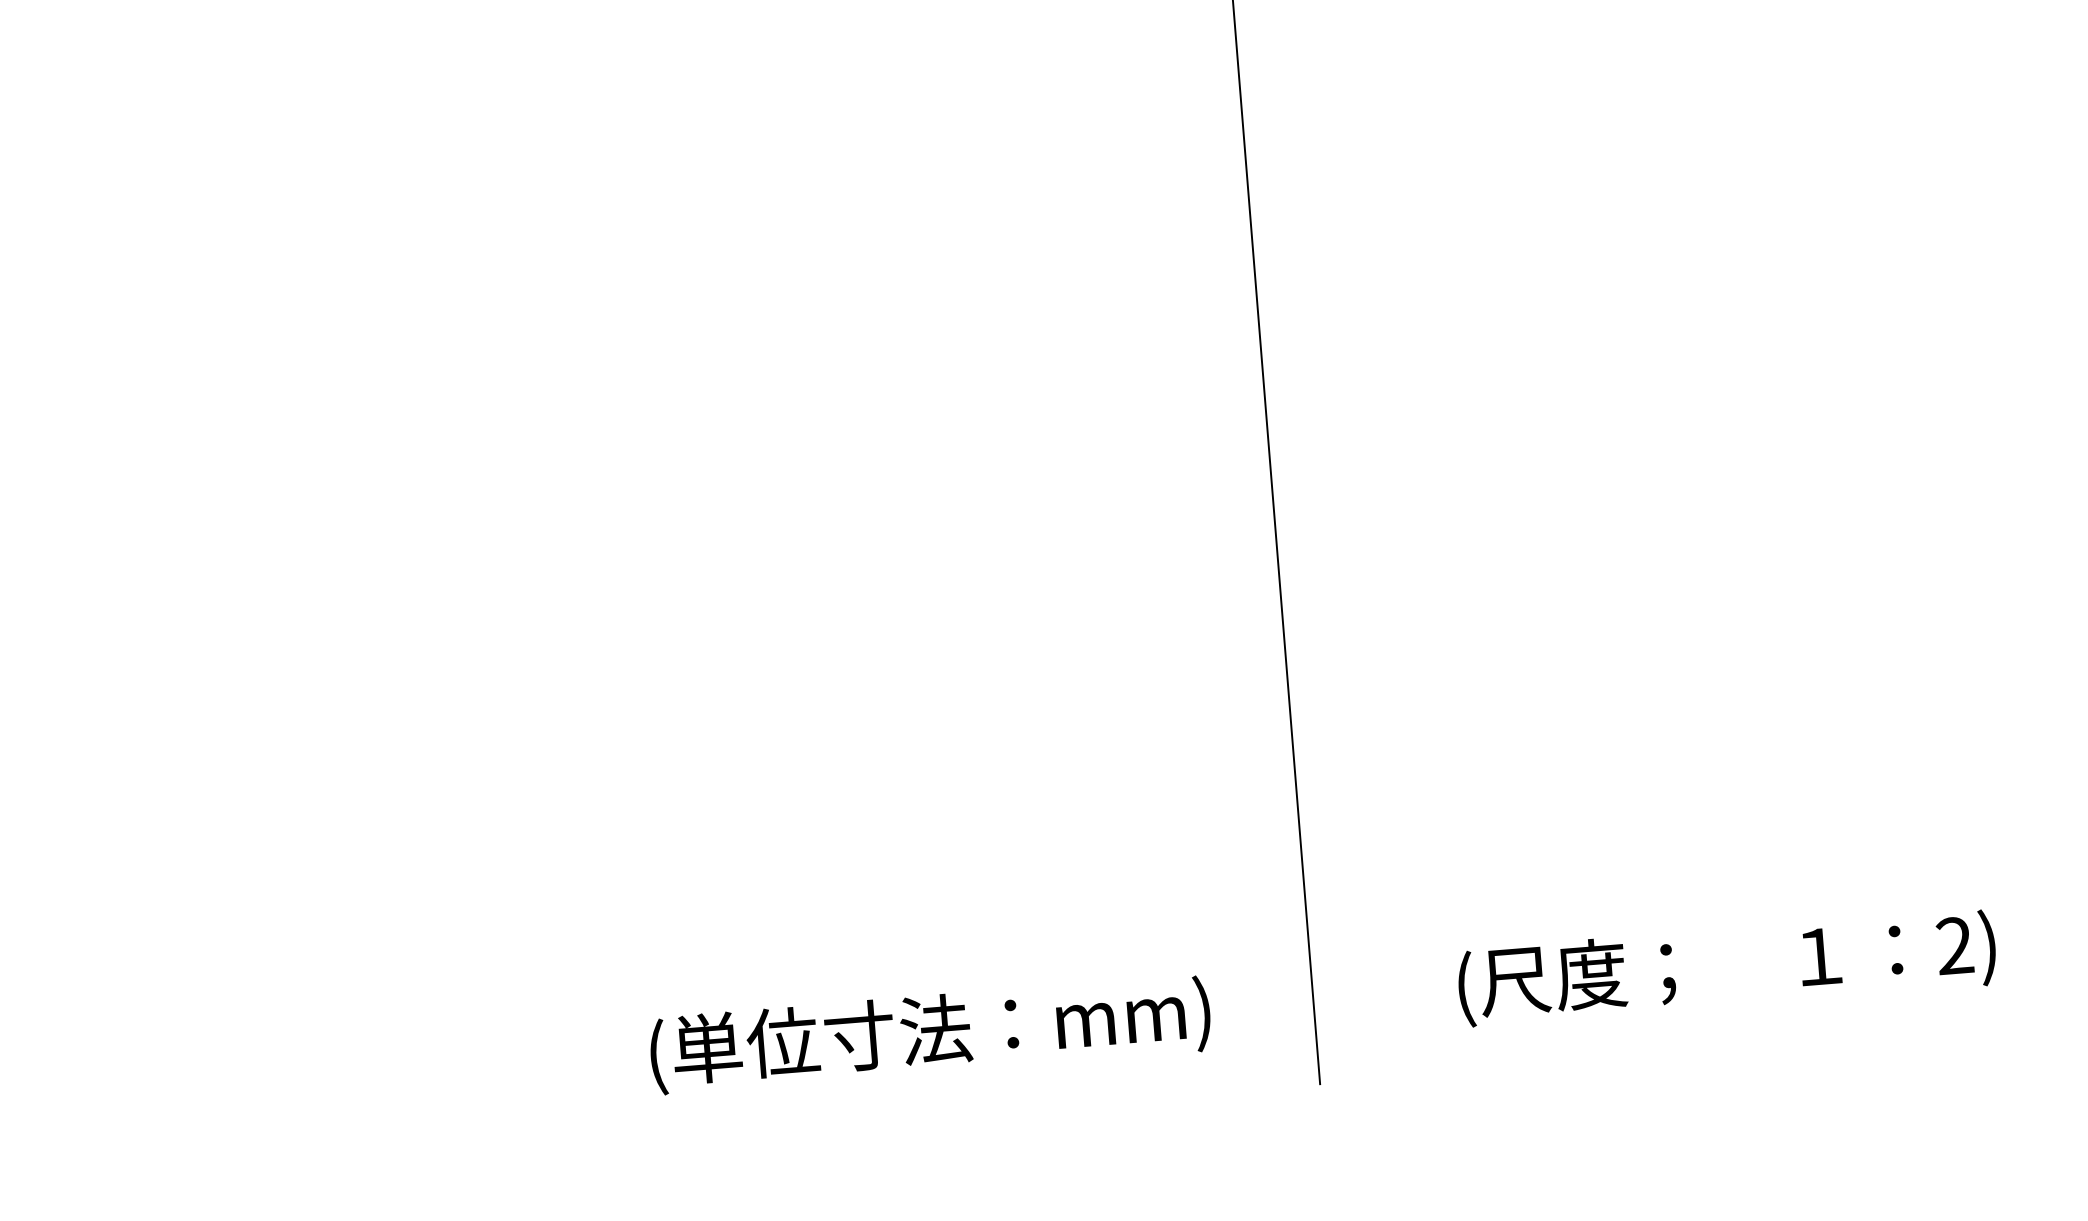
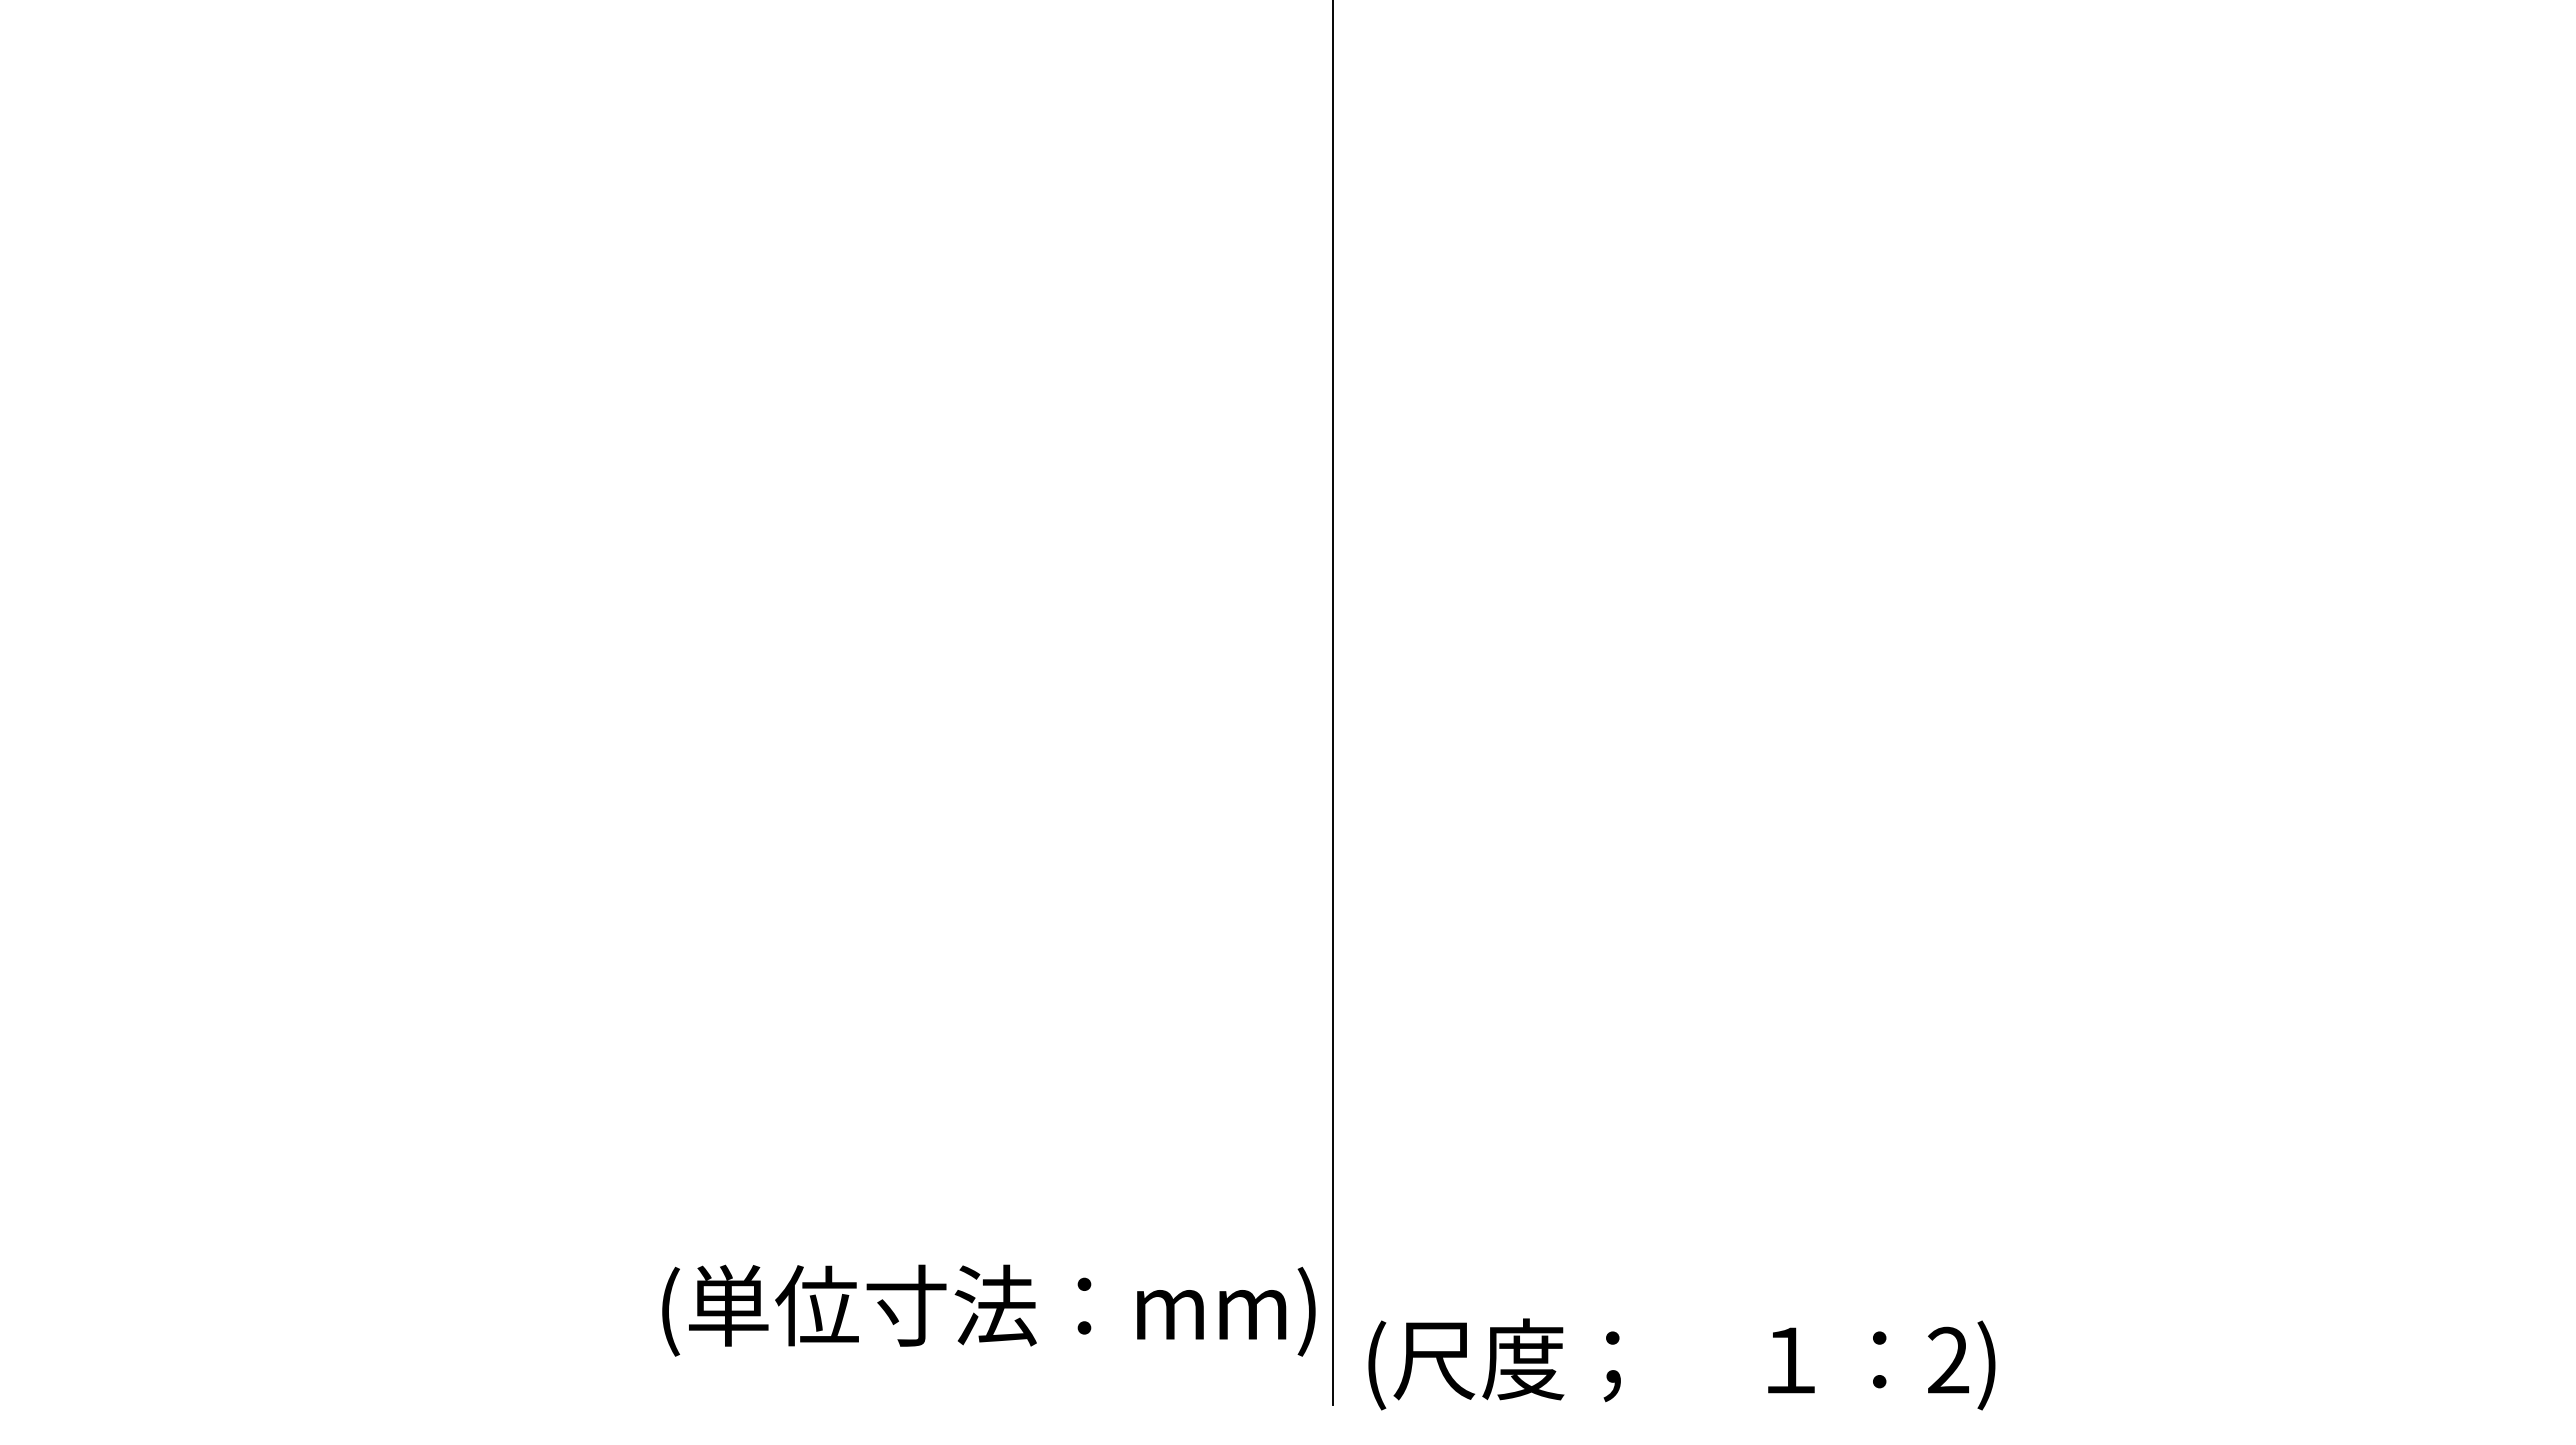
text: (1726, 967) -> (1681, 1364), moved
text: (930, 1034) -> (988, 1310), moved

